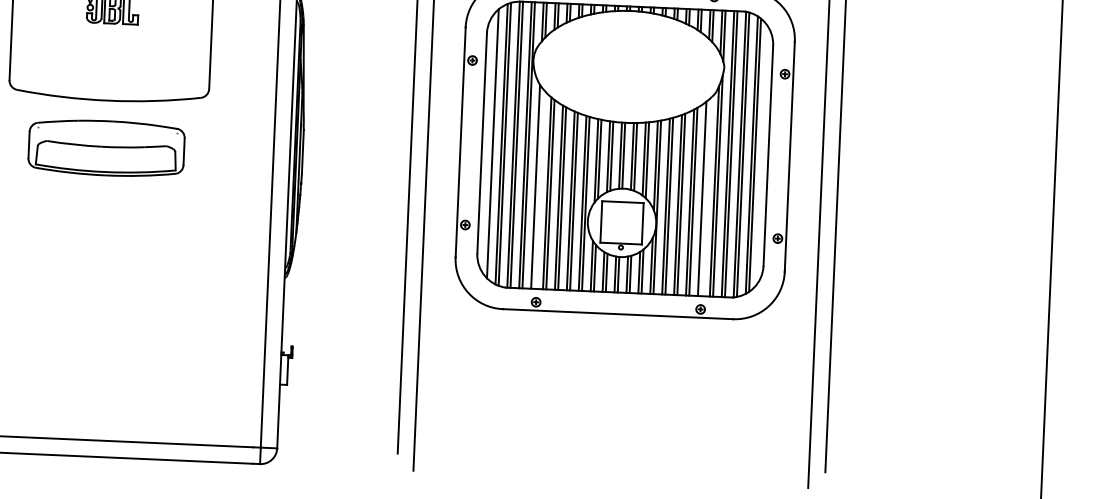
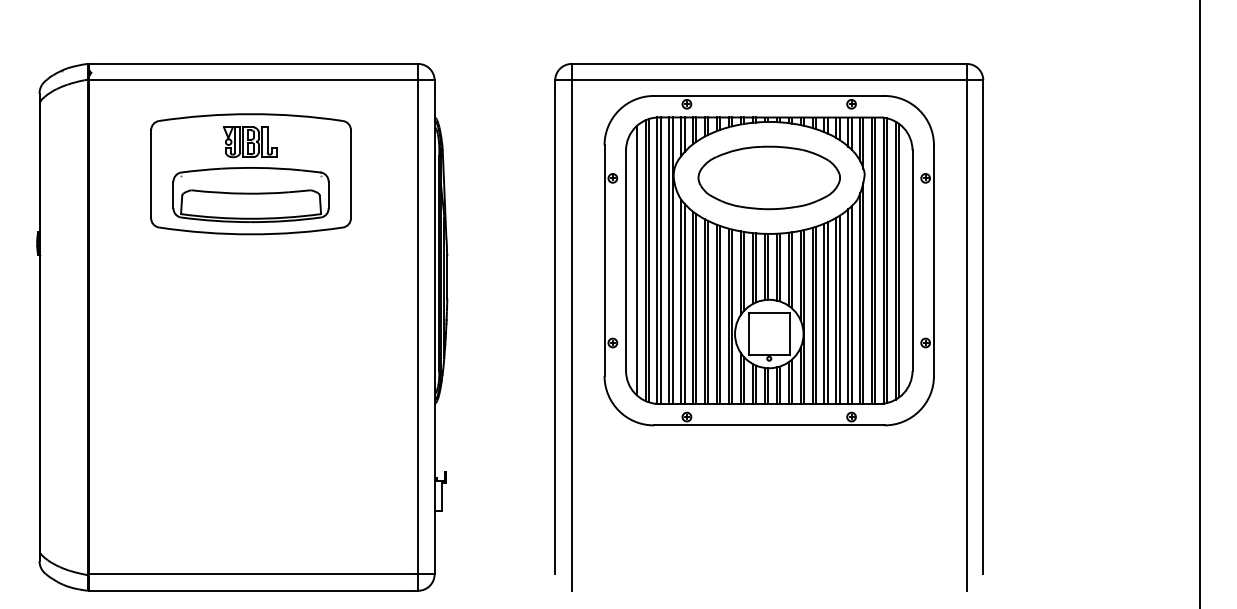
part: (628, 66) -> (768, 177), added
part: (106, 147) -> (250, 194), moved
line: (538, 188) -> (684, 303), added
line: (705, 196) -> (851, 304), added

